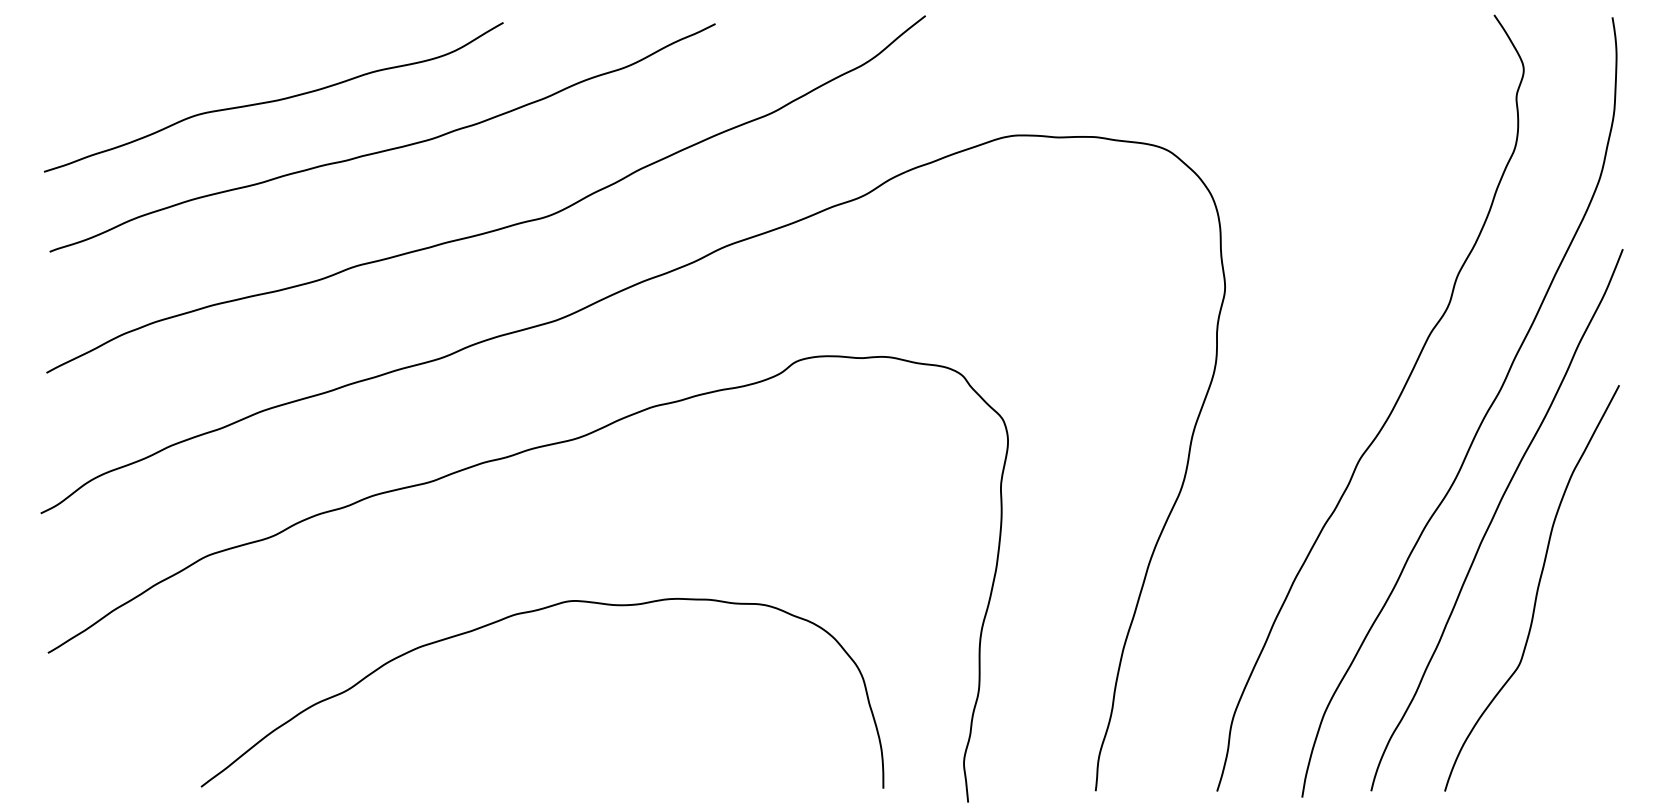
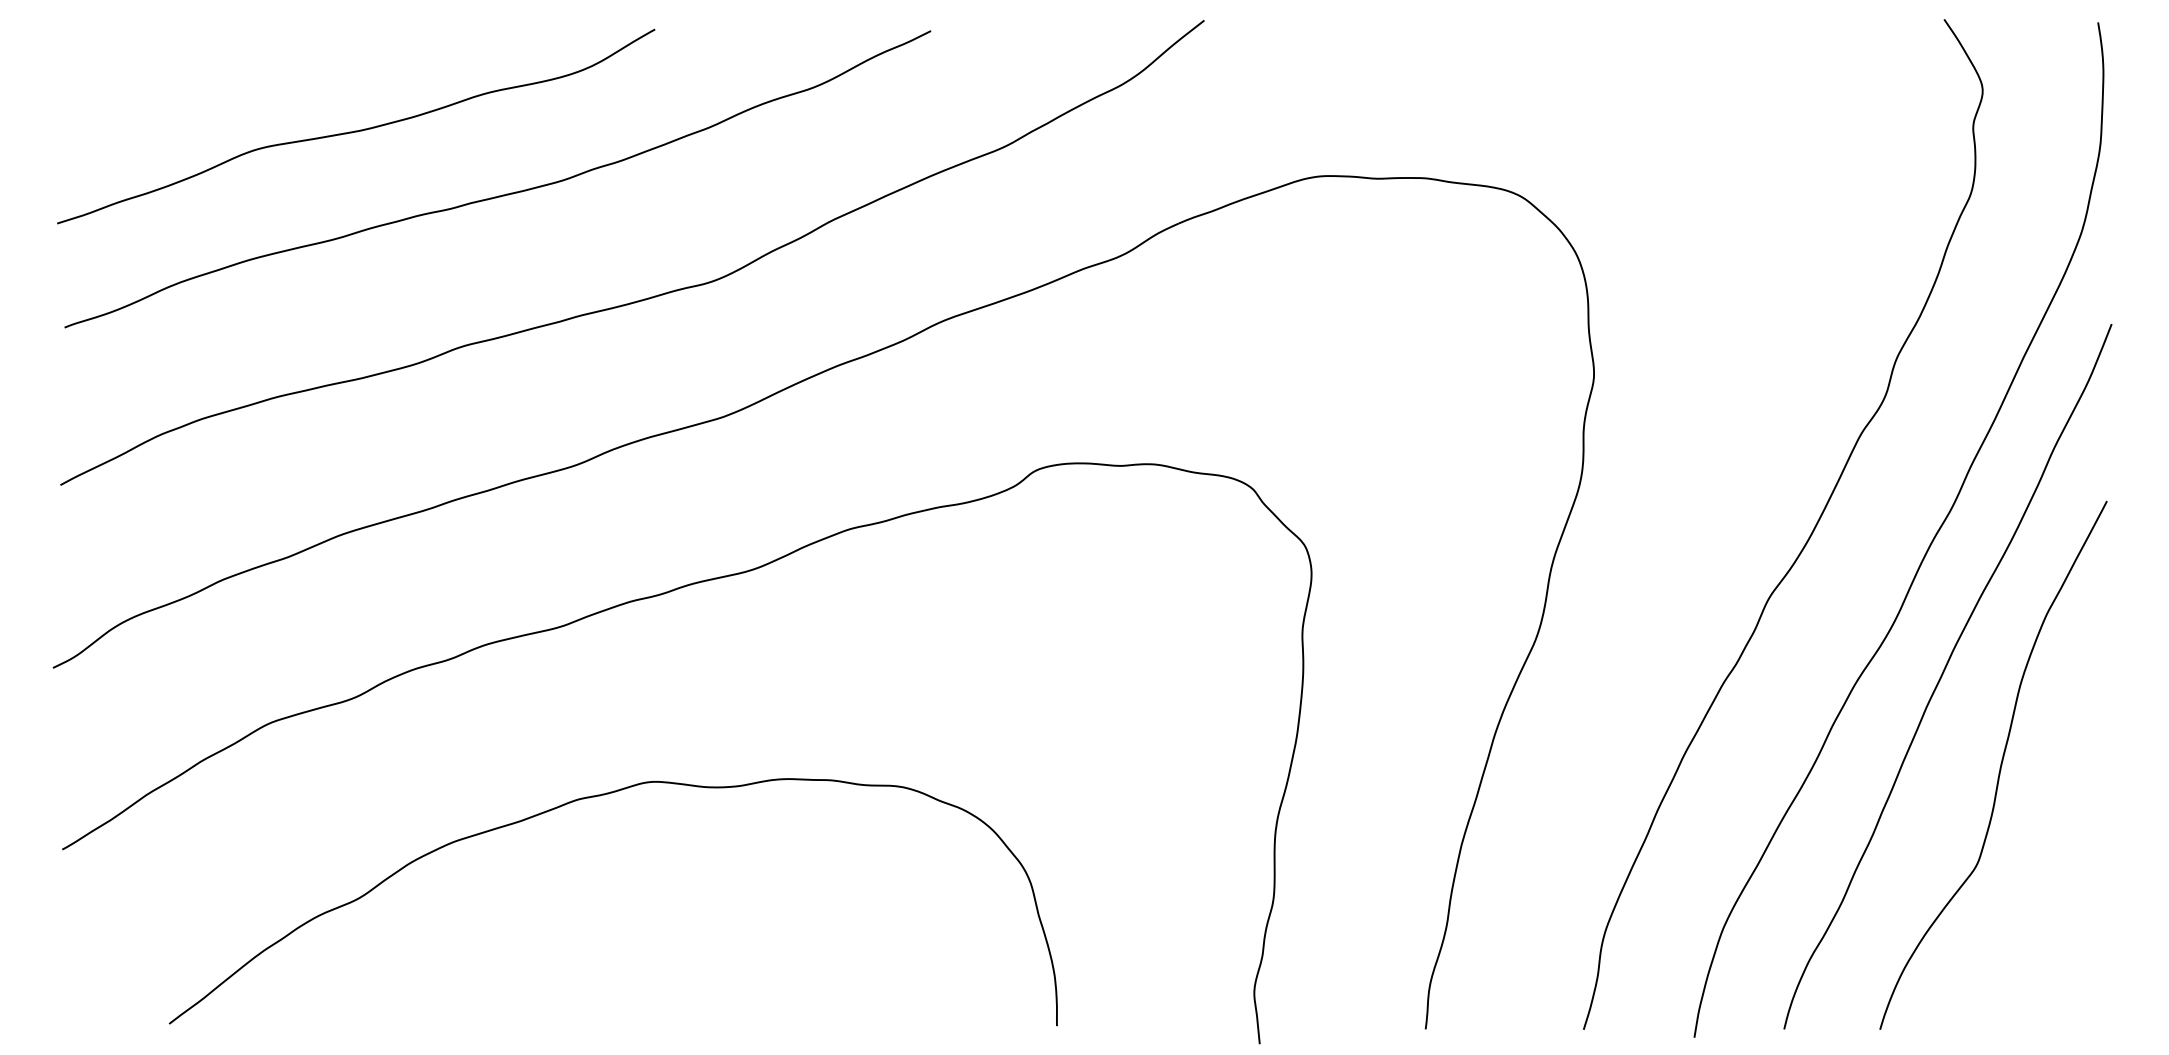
curve: (527, 613) -> (593, 798), moved

